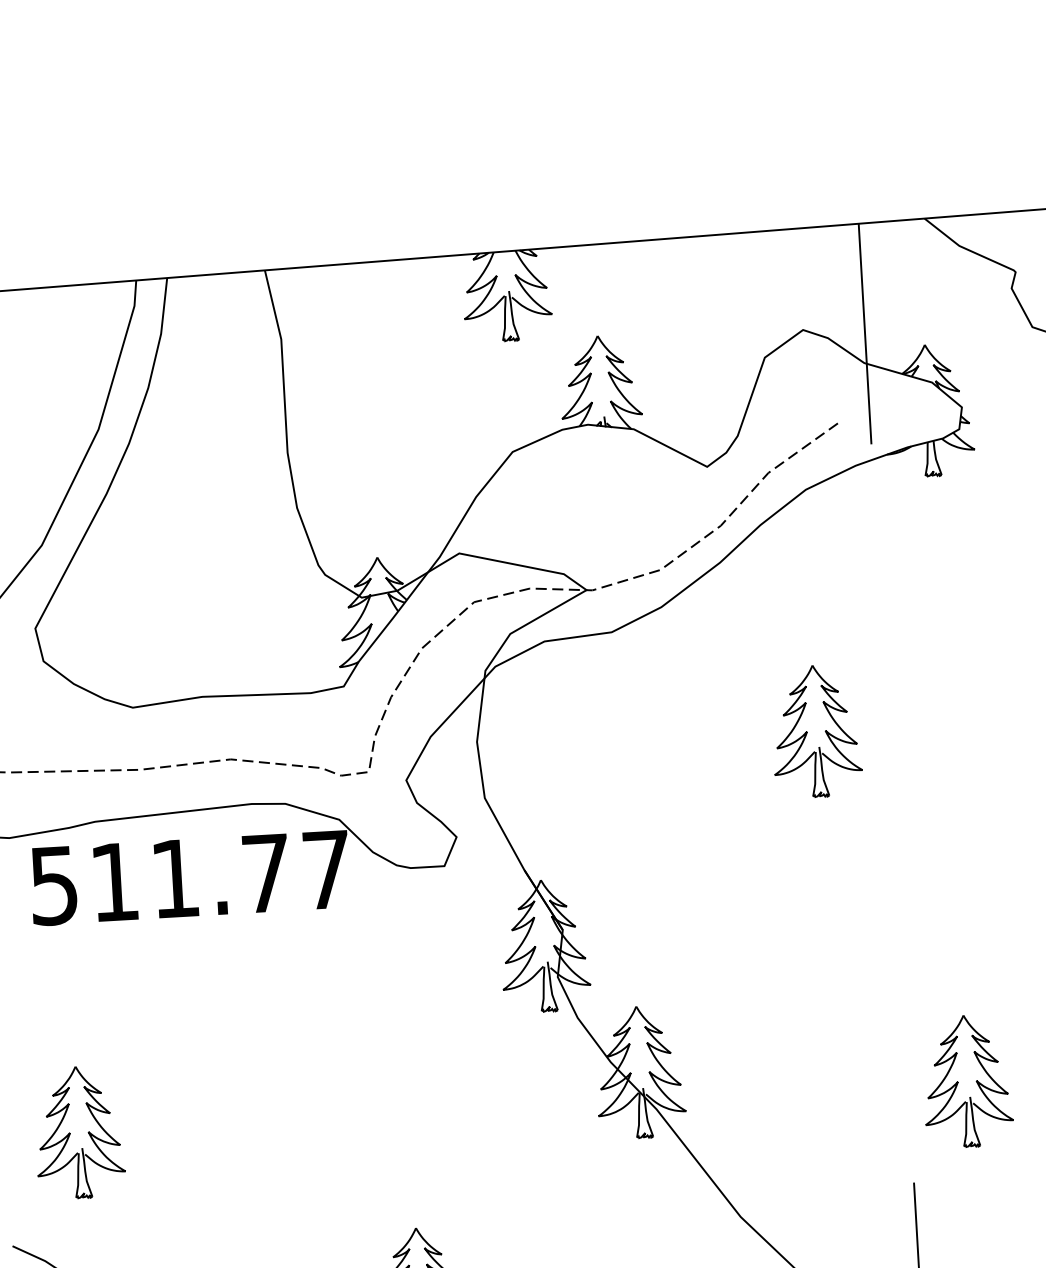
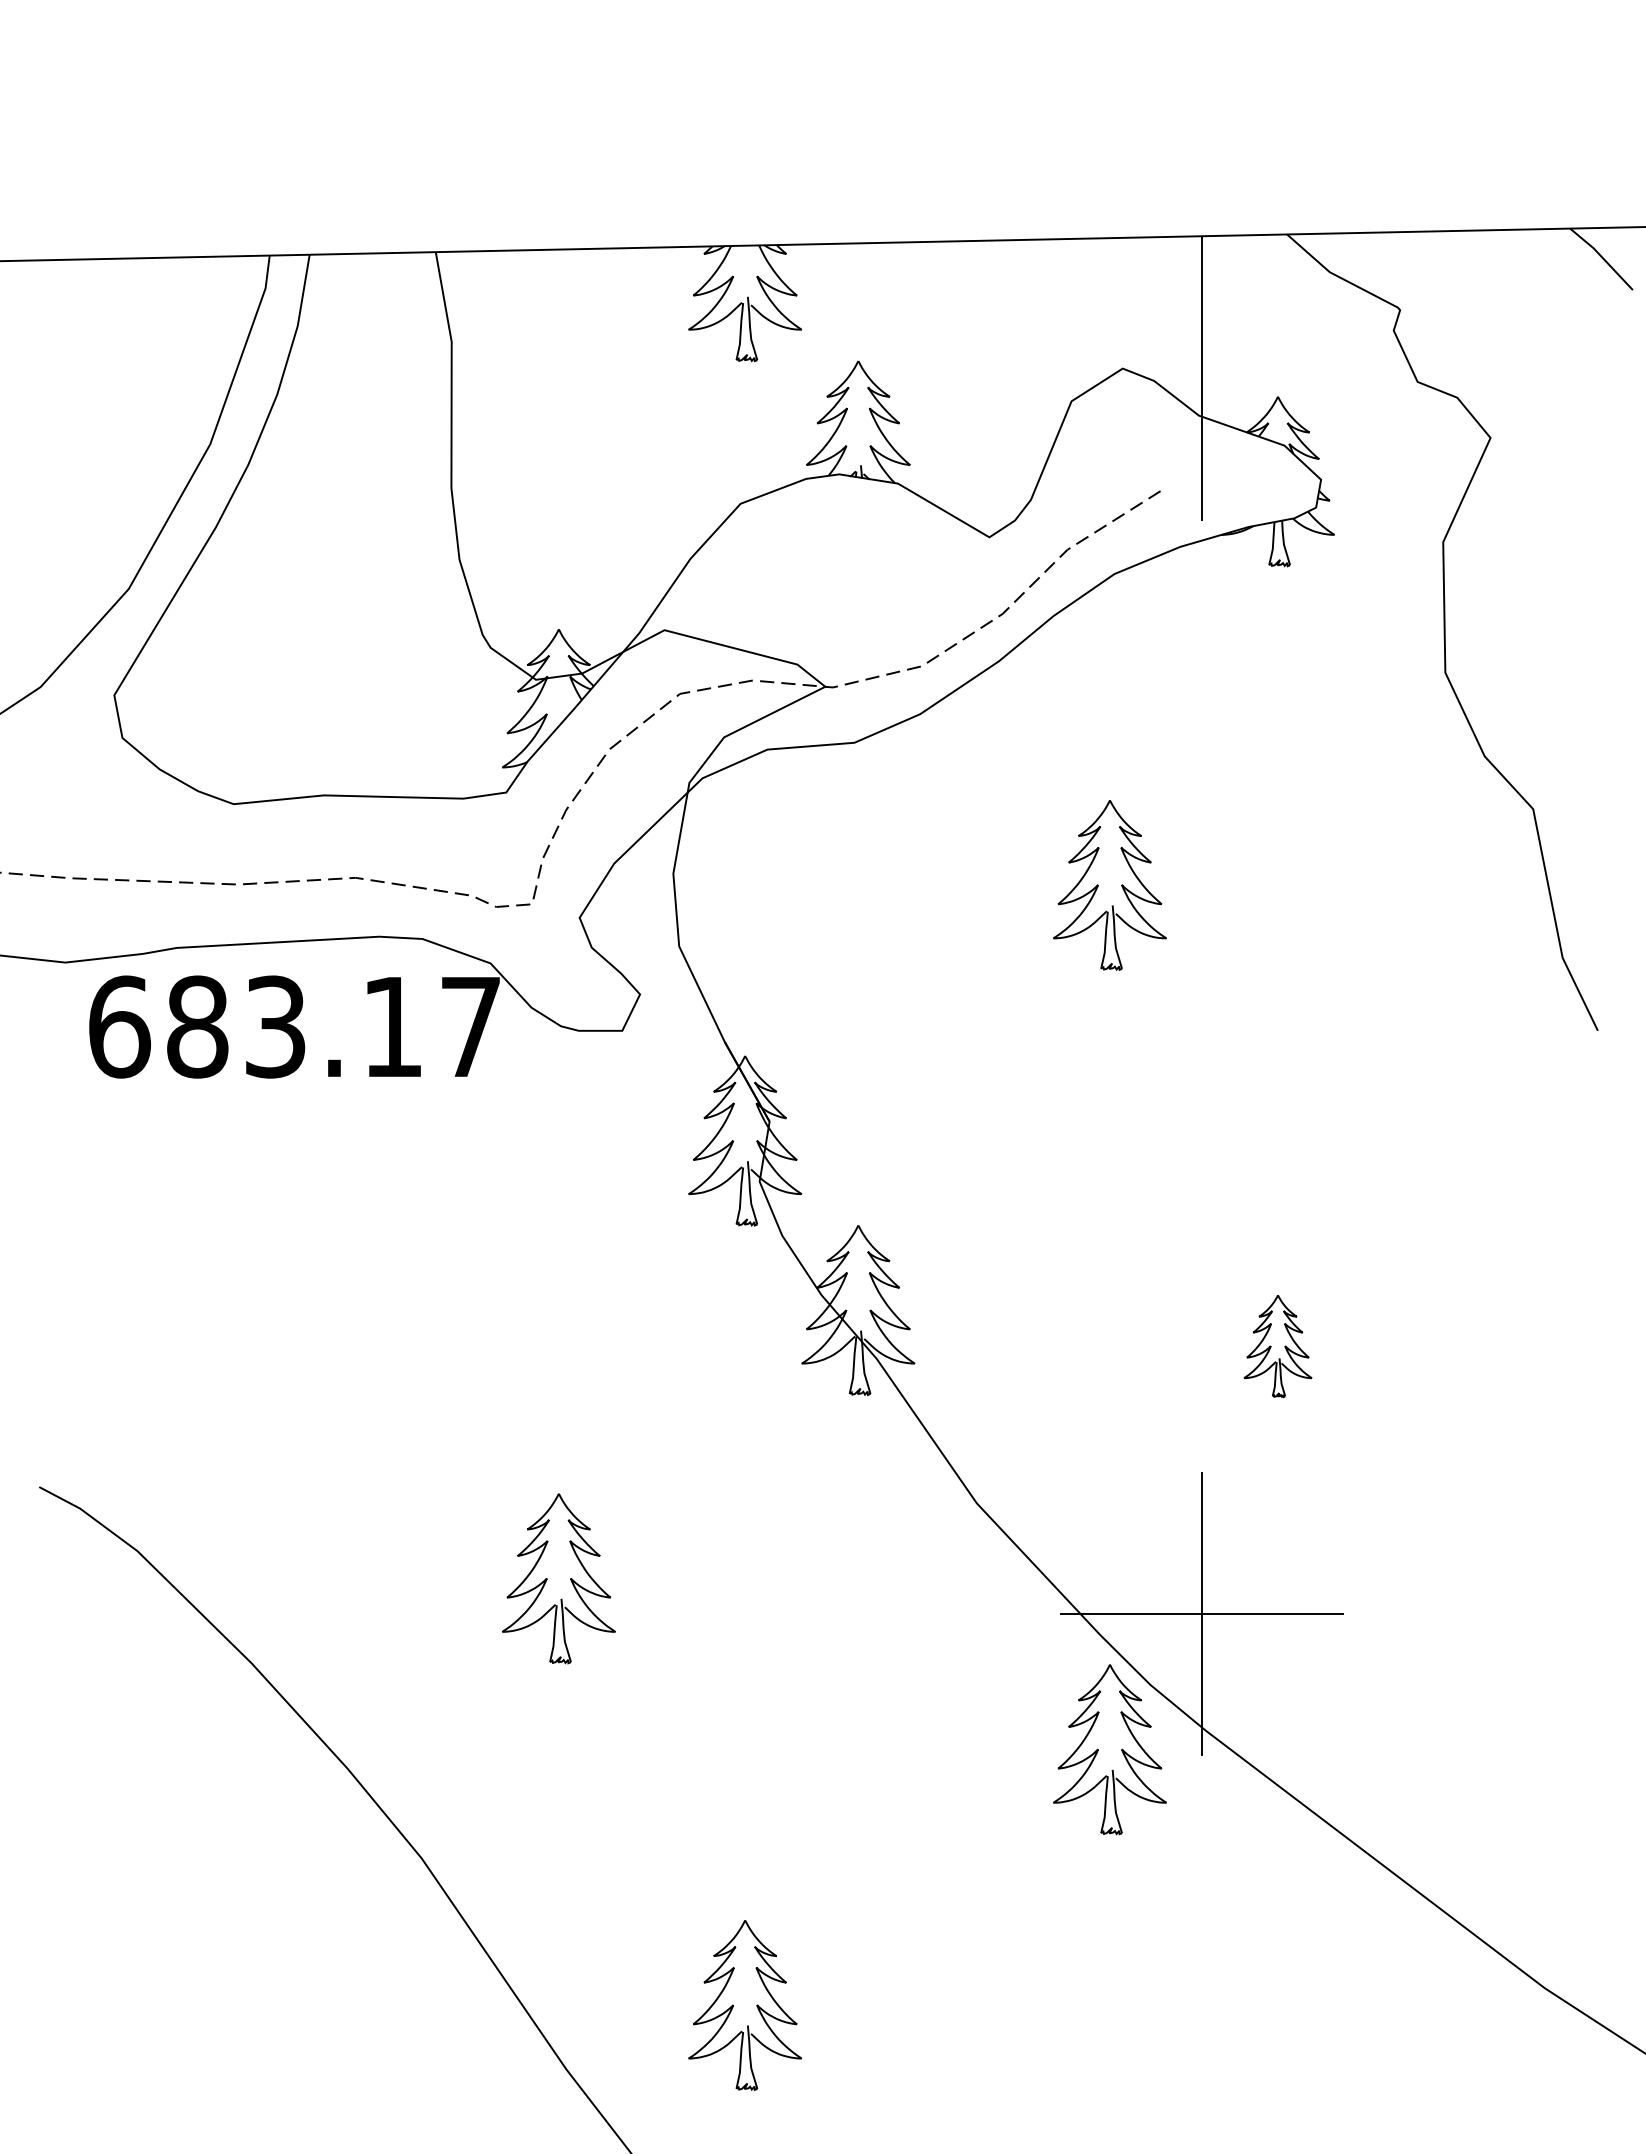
text: (159, 879) -> (255, 1026), 511.77 -> 683.17
part: (966, 1081) -> (1277, 1346), size x0.6
part: (70, 1133) -> (122, 1346), removed

